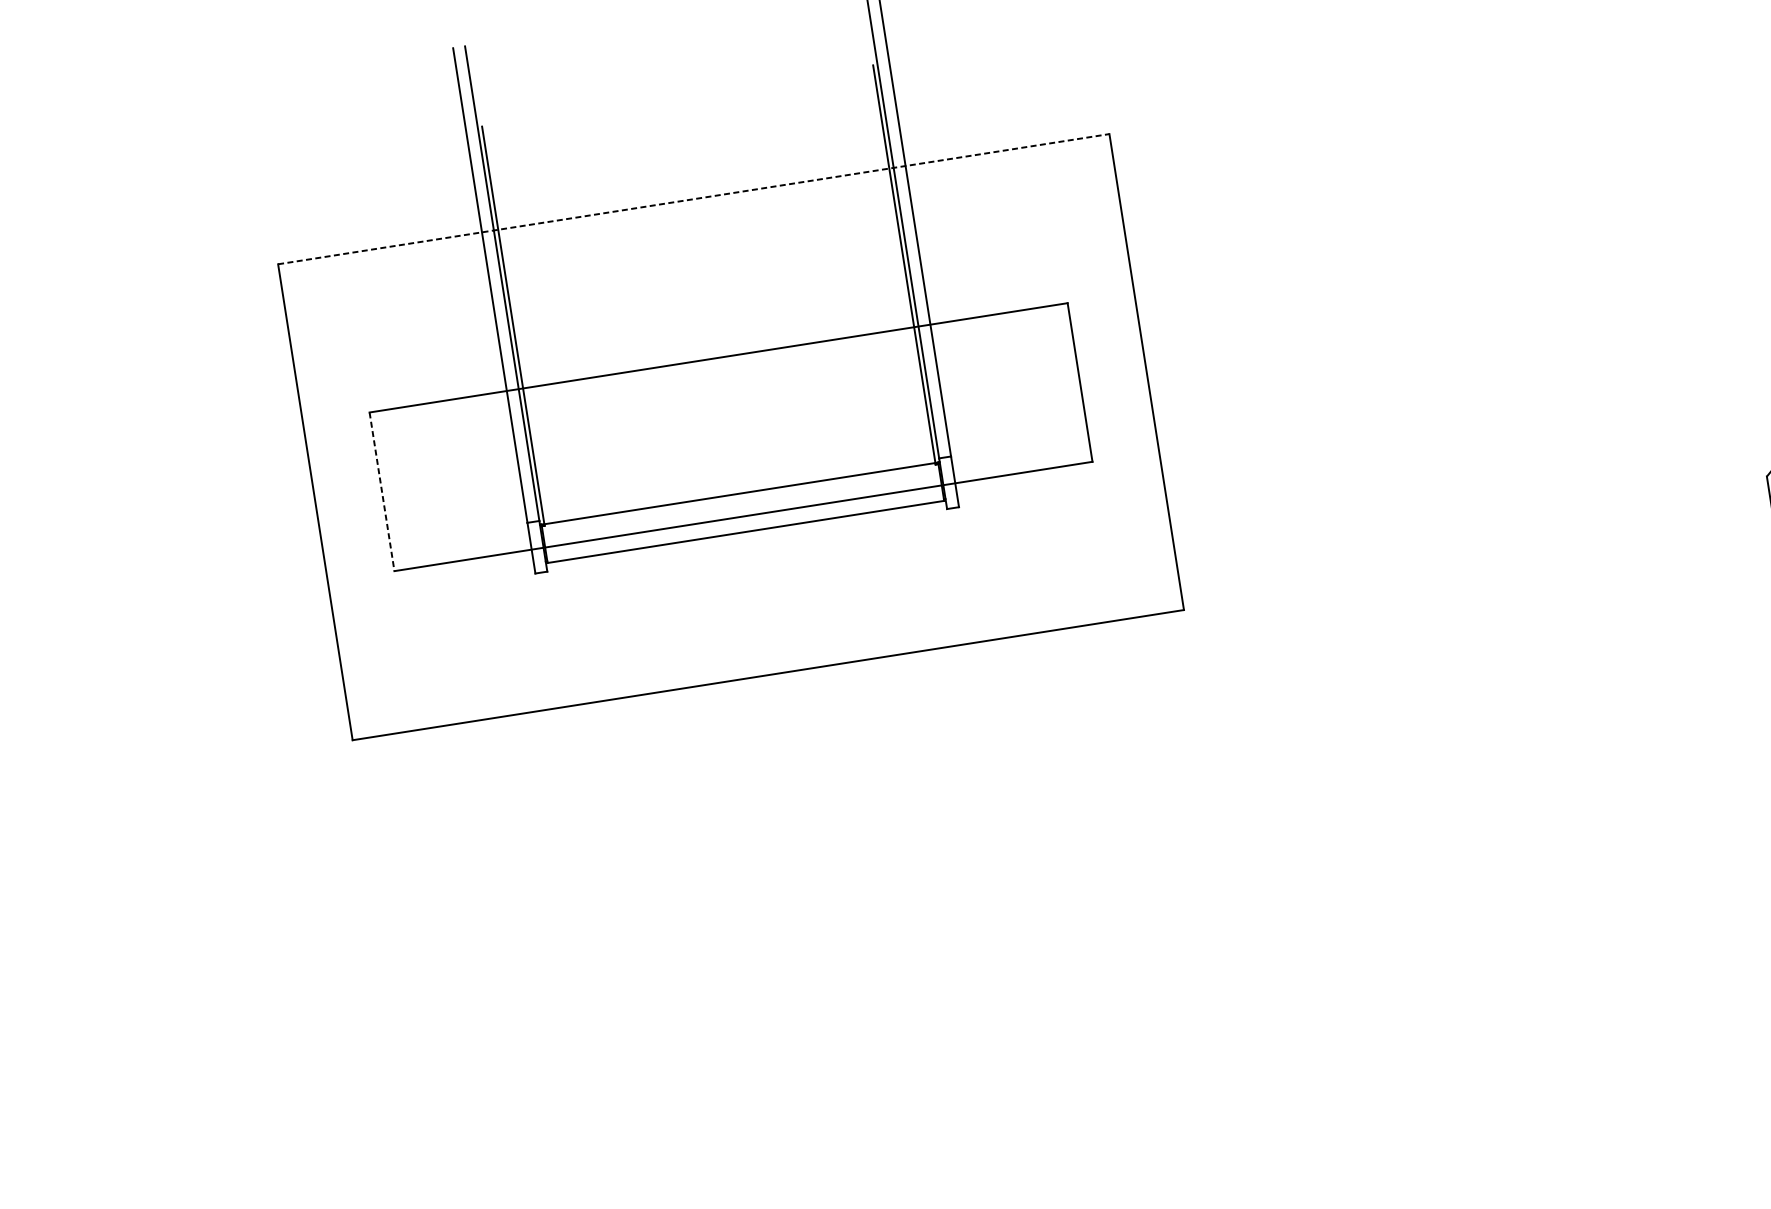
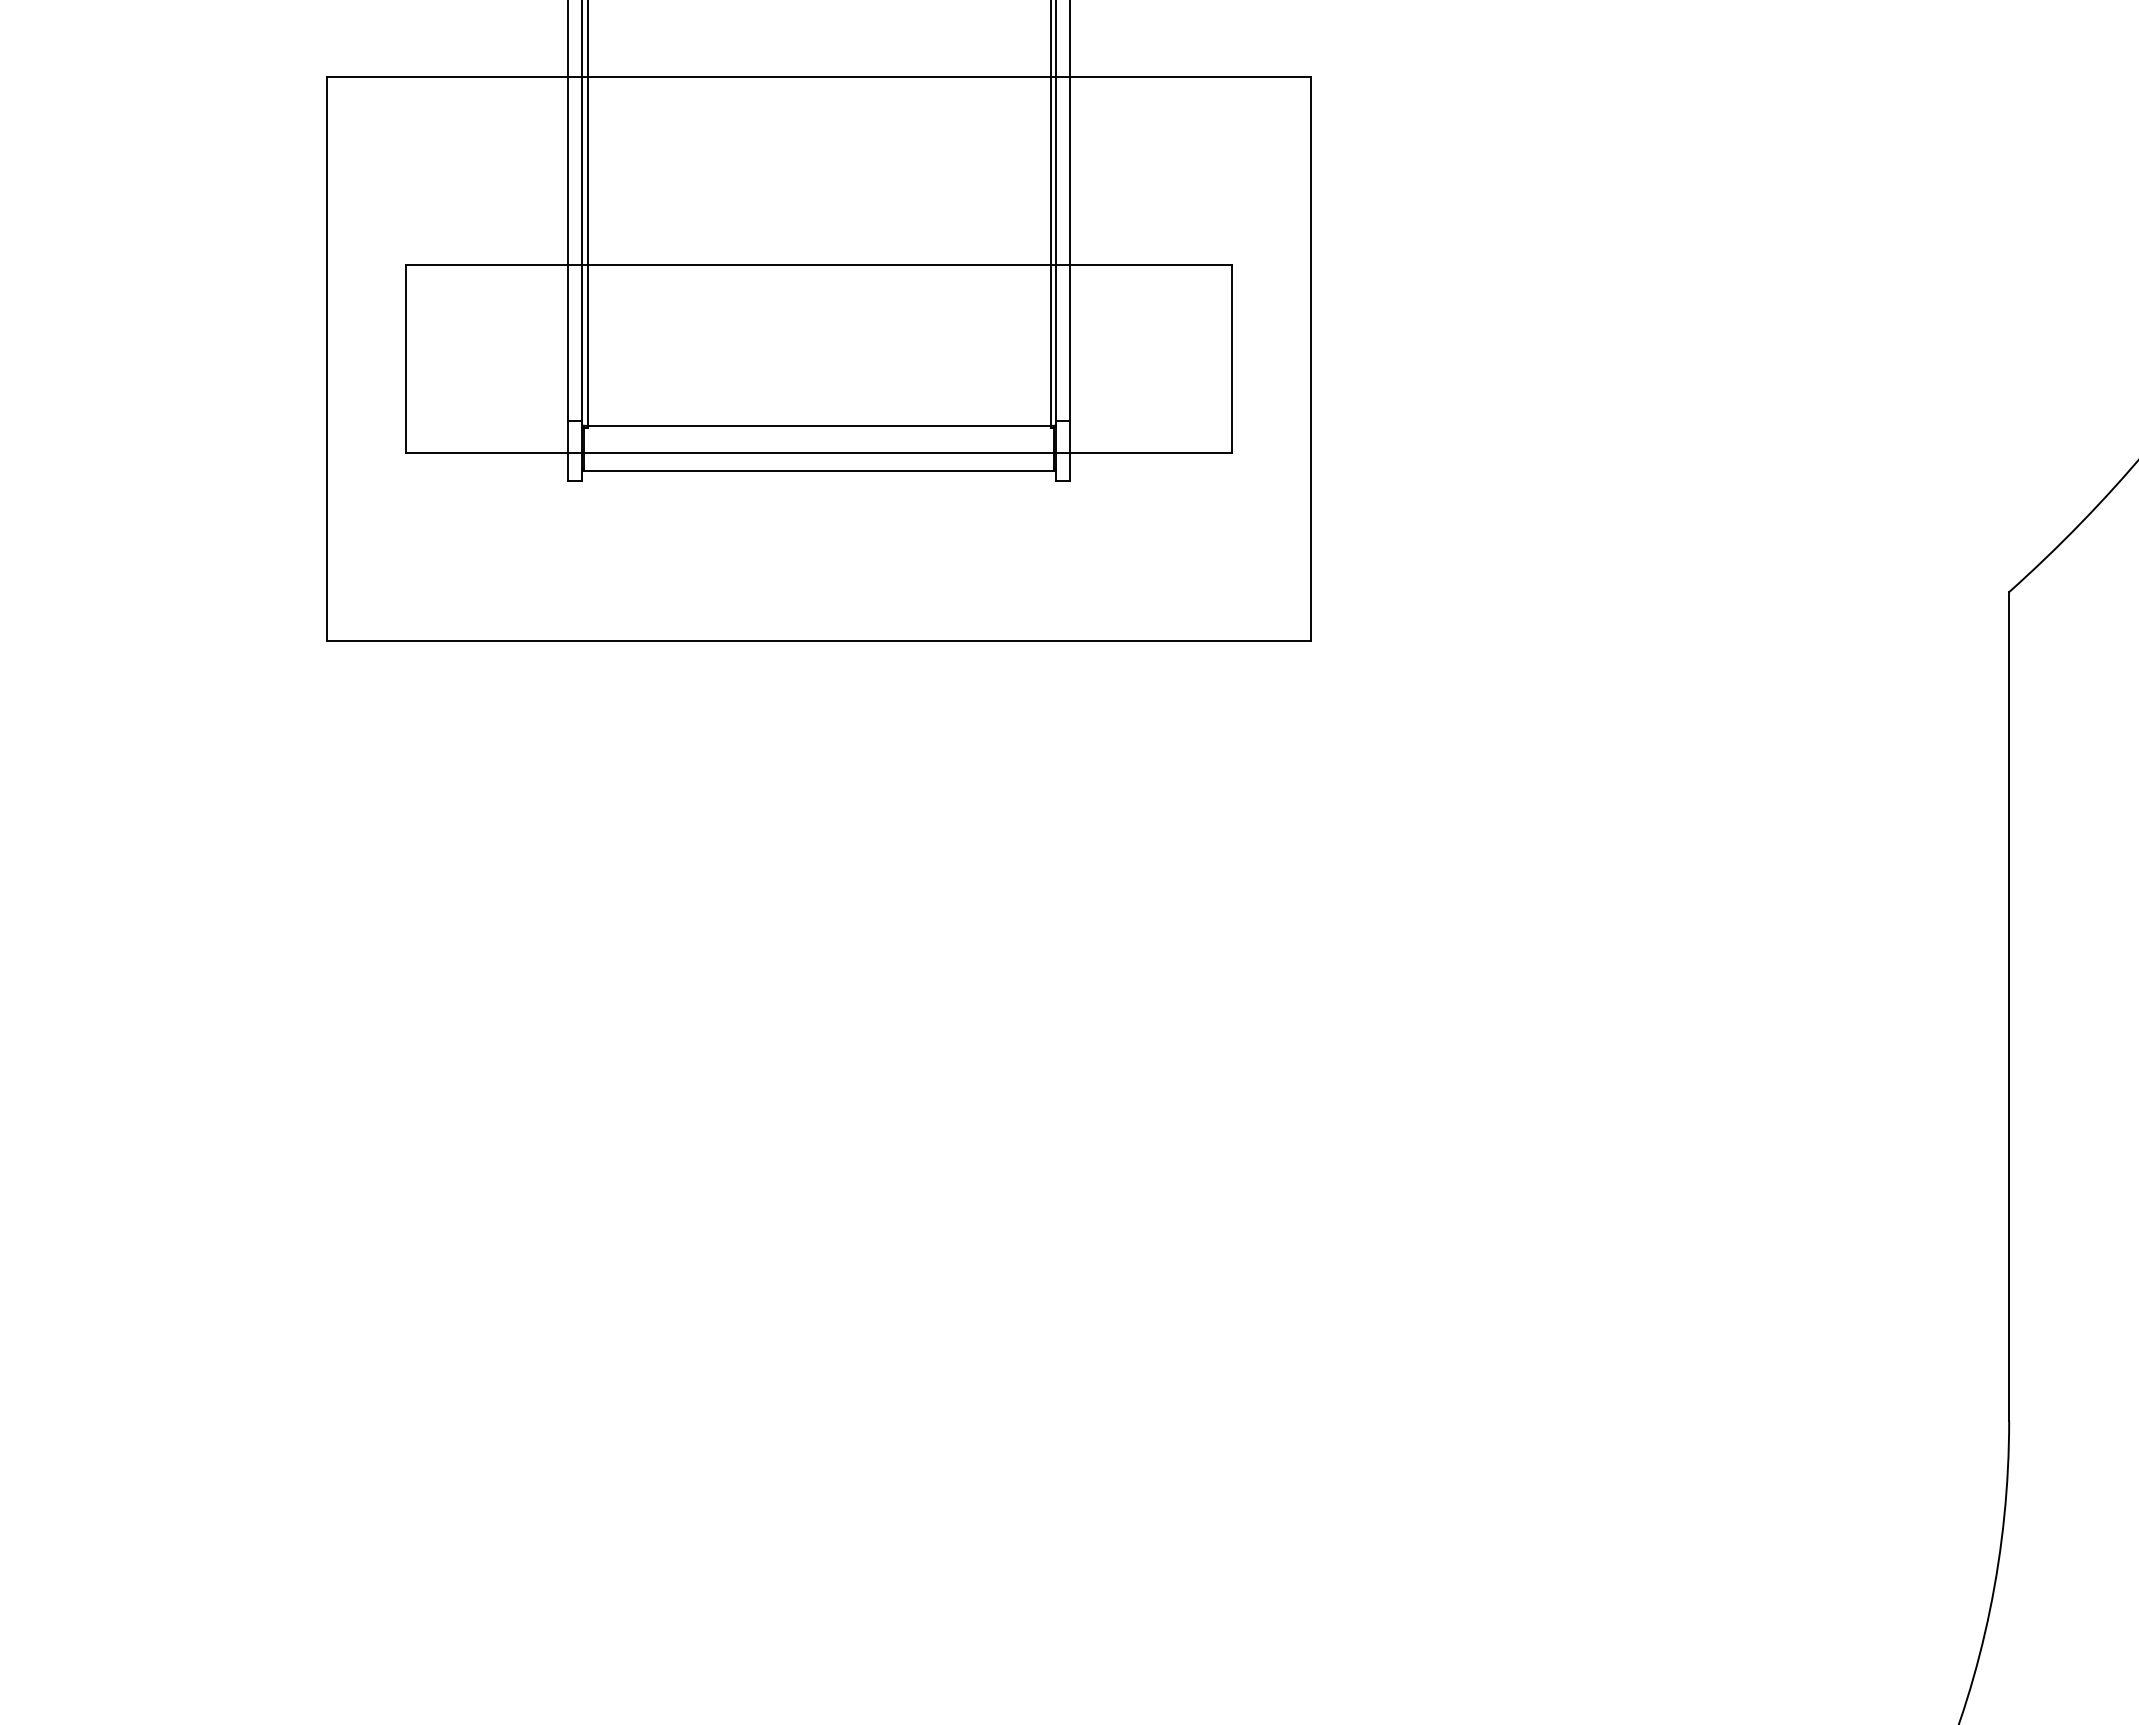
line: (694, 199) -> (819, 77), dashed -> solid
line: (381, 492) -> (405, 359), dashed -> solid

